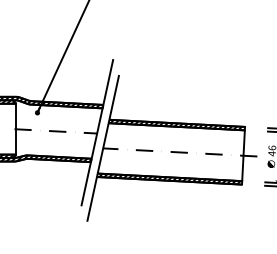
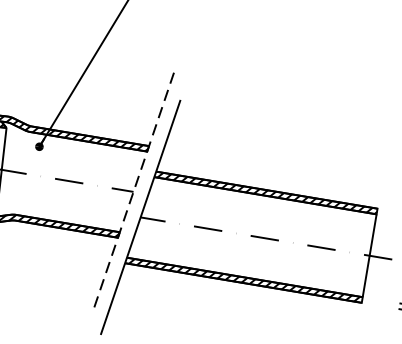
line: (97, 133) -> (134, 191), solid -> dashed

